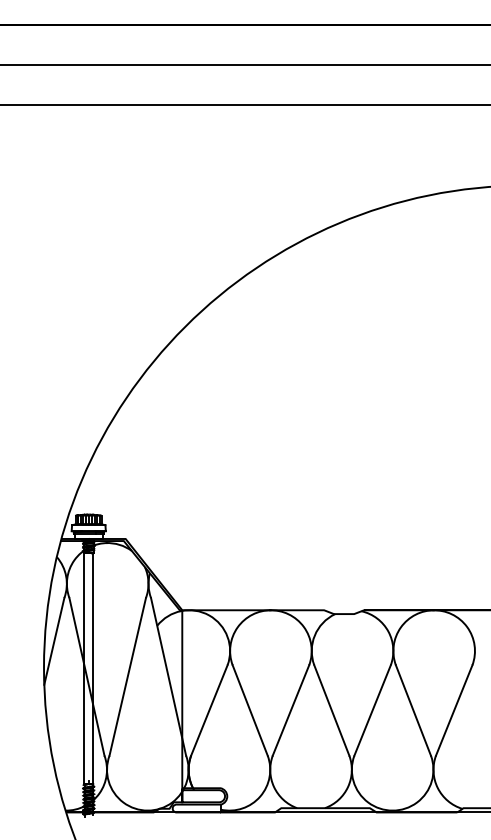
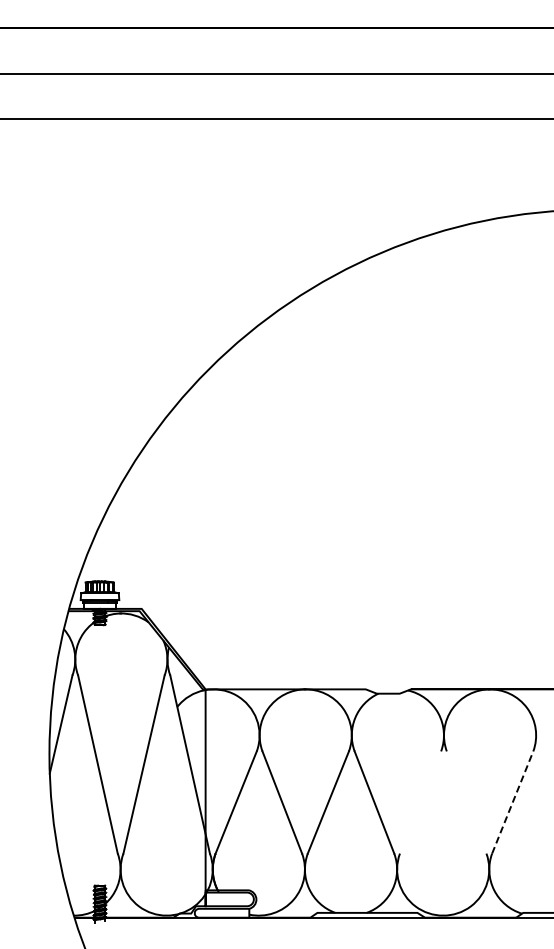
line: (83, 667) -> (94, 754), removed
line: (93, 667) -> (105, 754), removed
line: (372, 710) -> (420, 802), removed
line: (413, 710) -> (466, 802), removed
line: (454, 710) -> (512, 802), solid -> dashed

